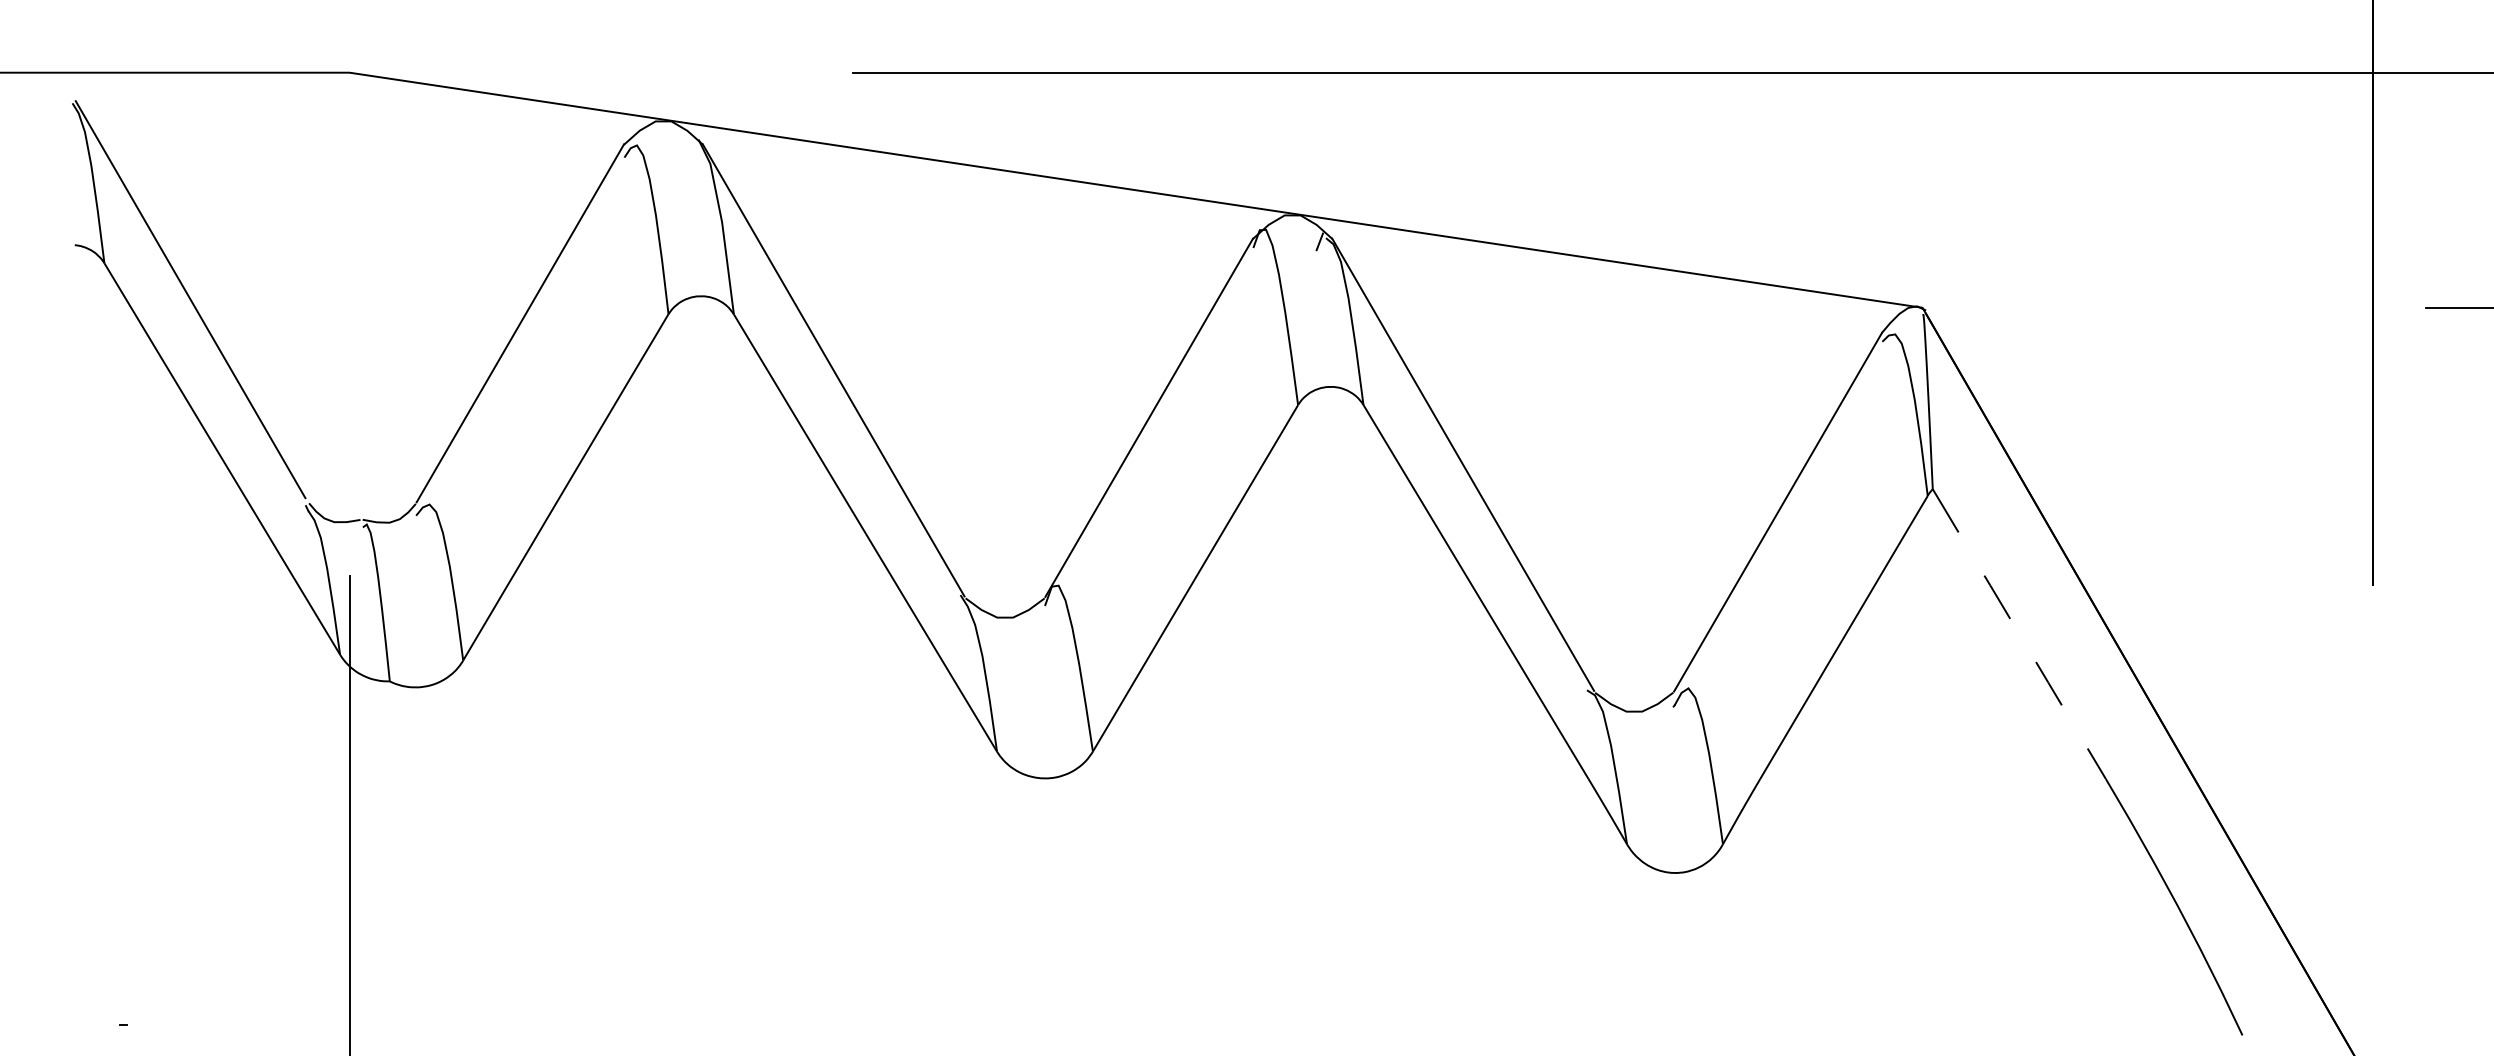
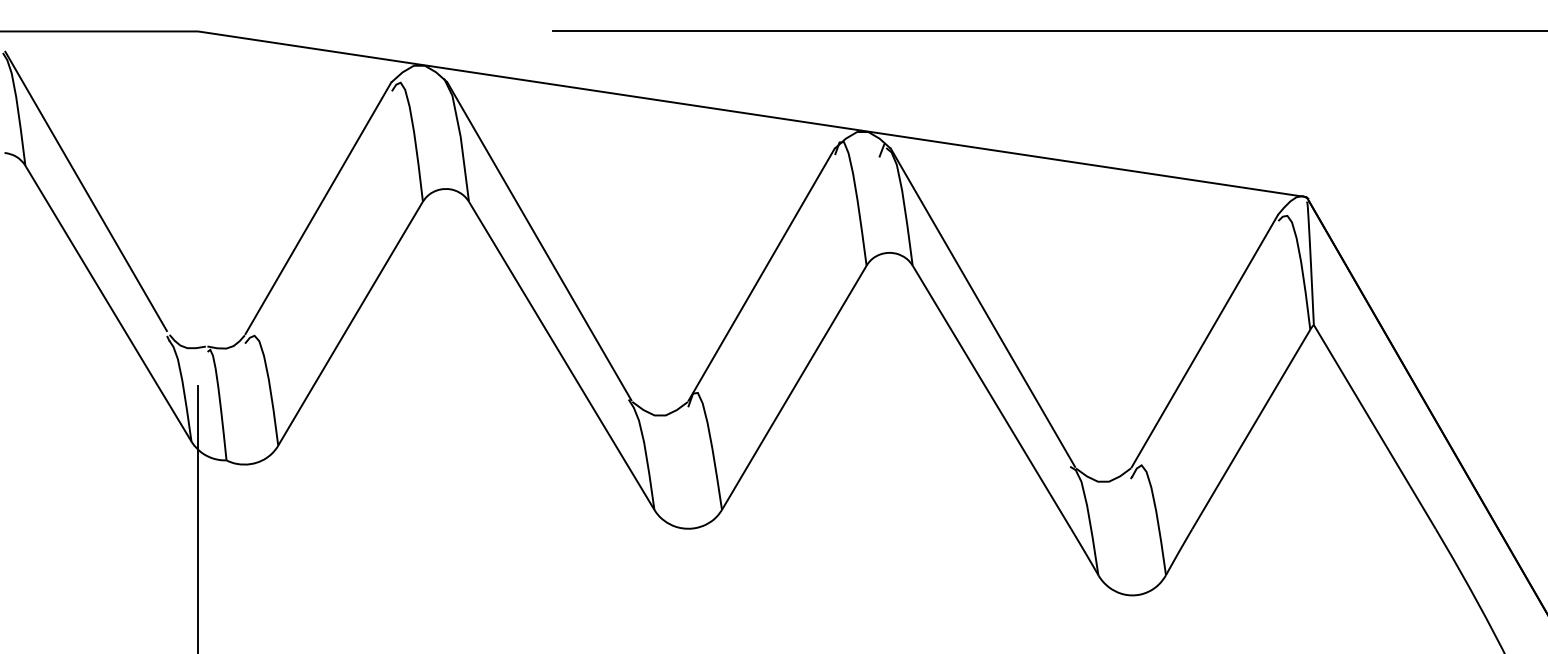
line: (2019, 634) -> (1374, 427), dashed -> solid

